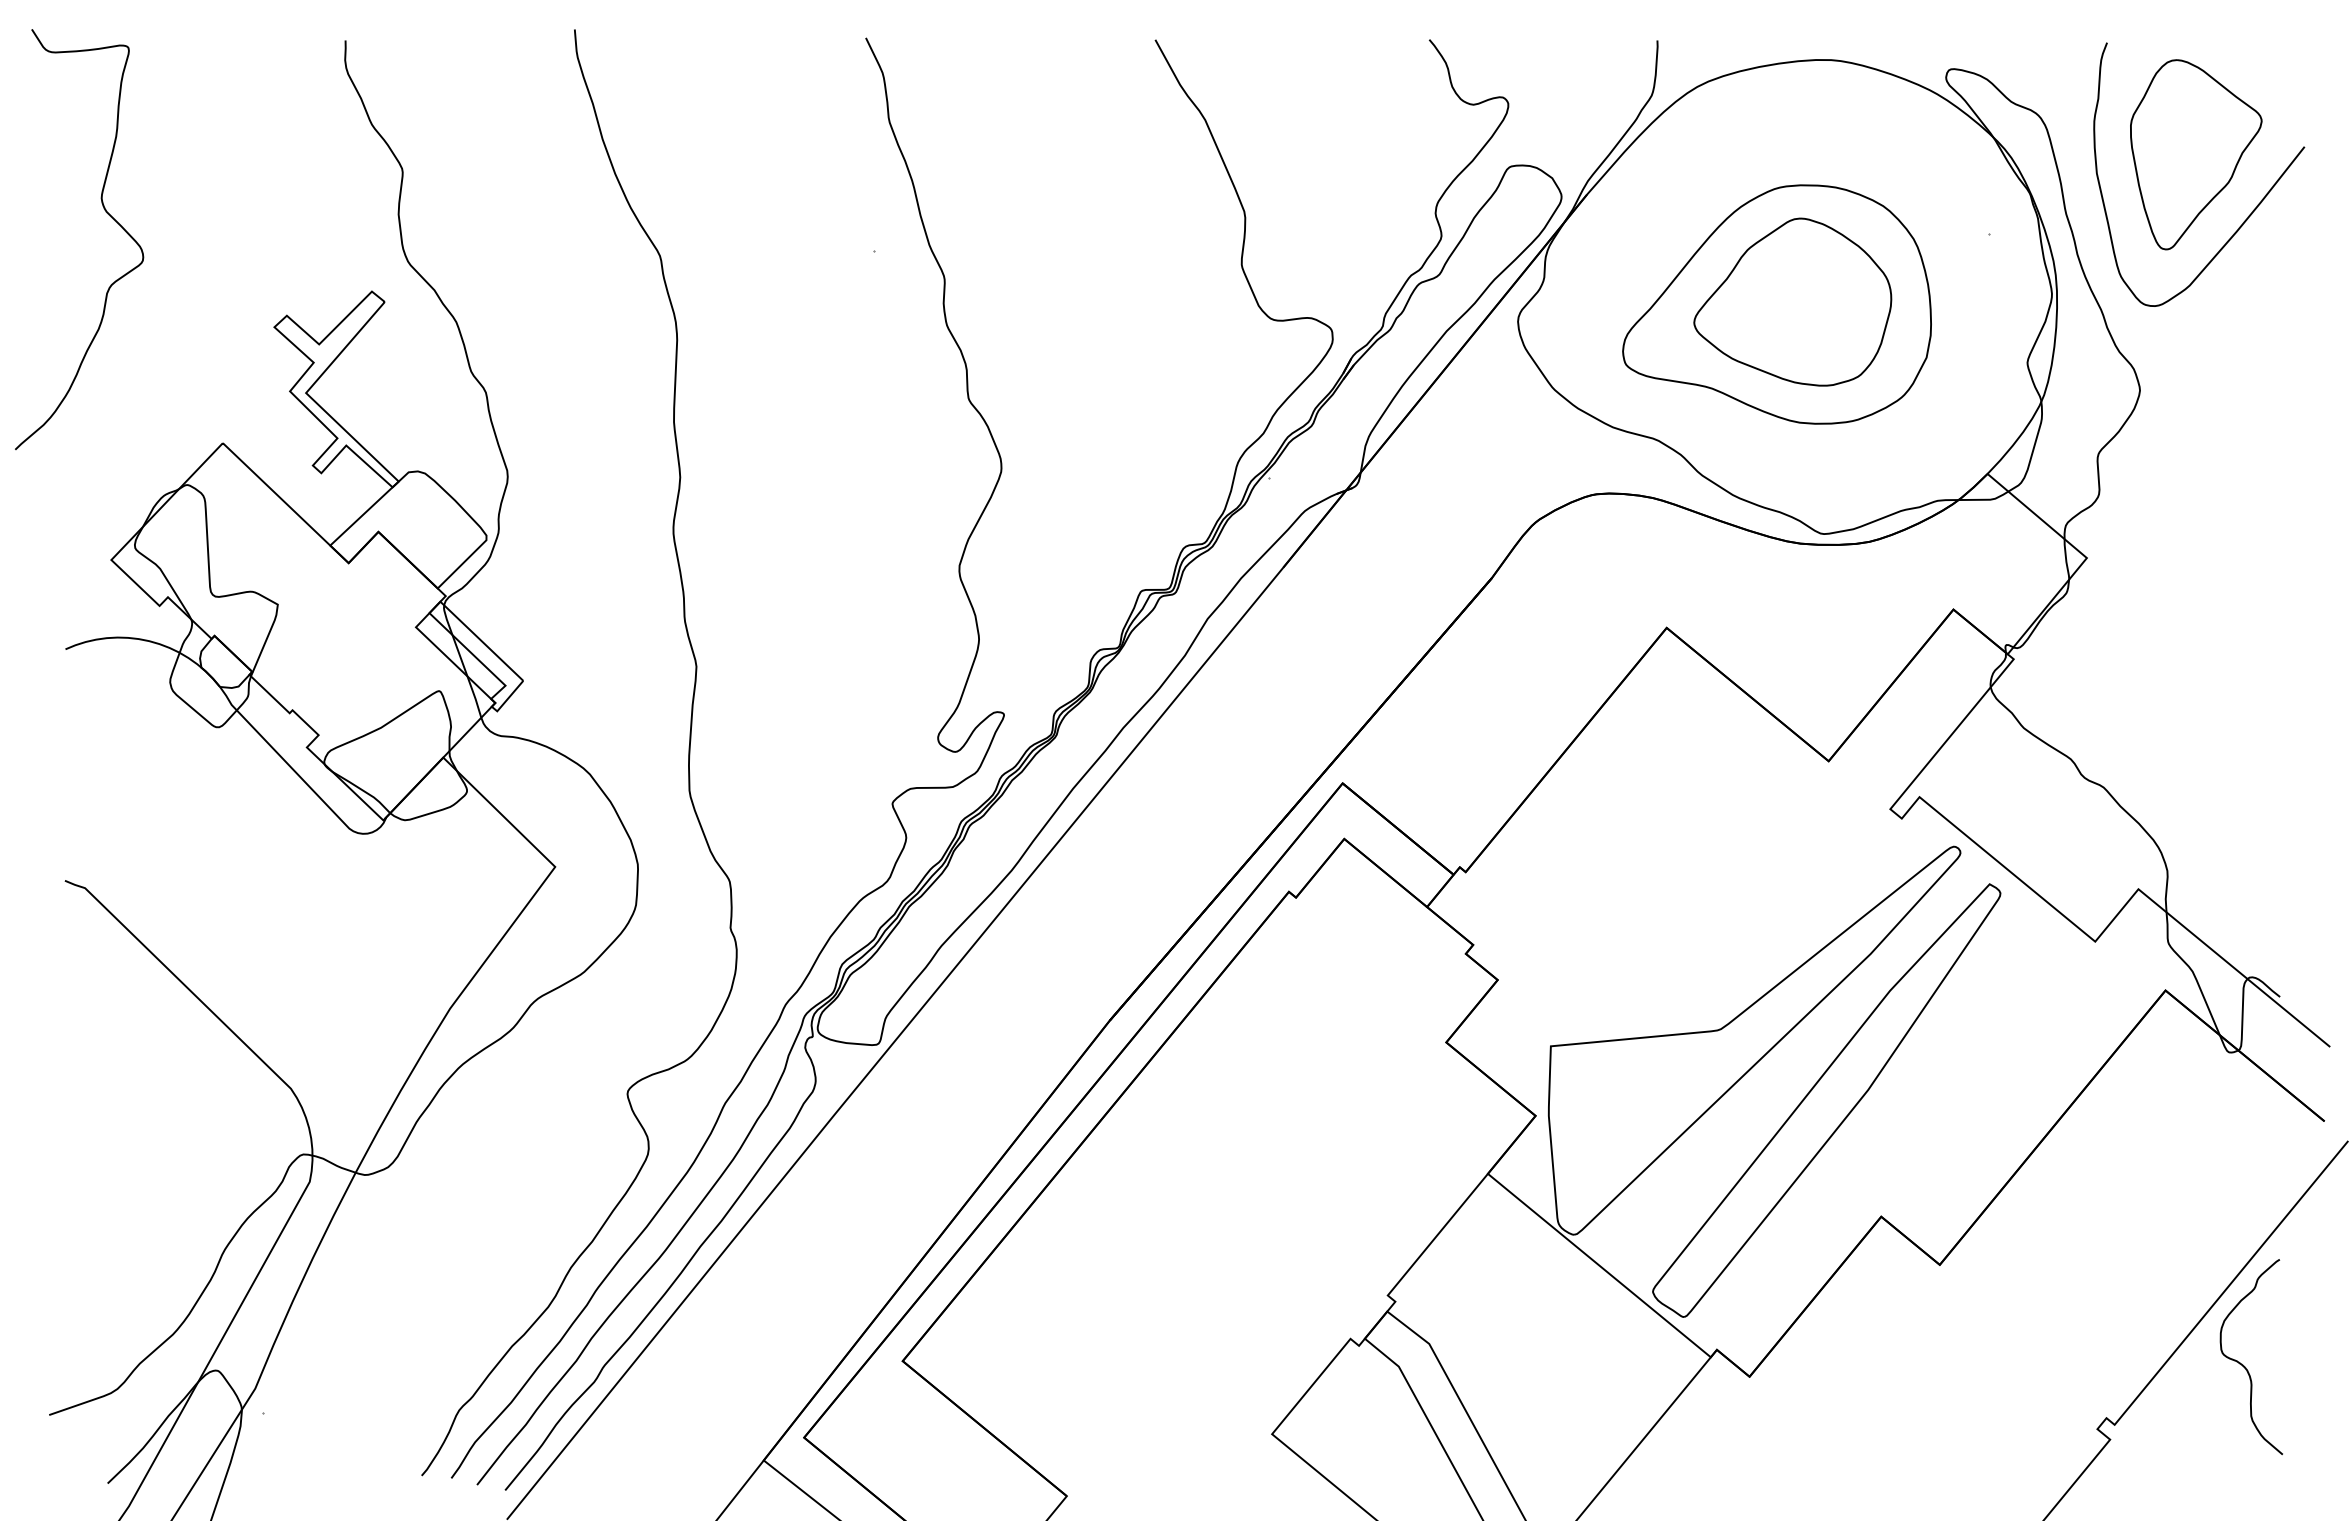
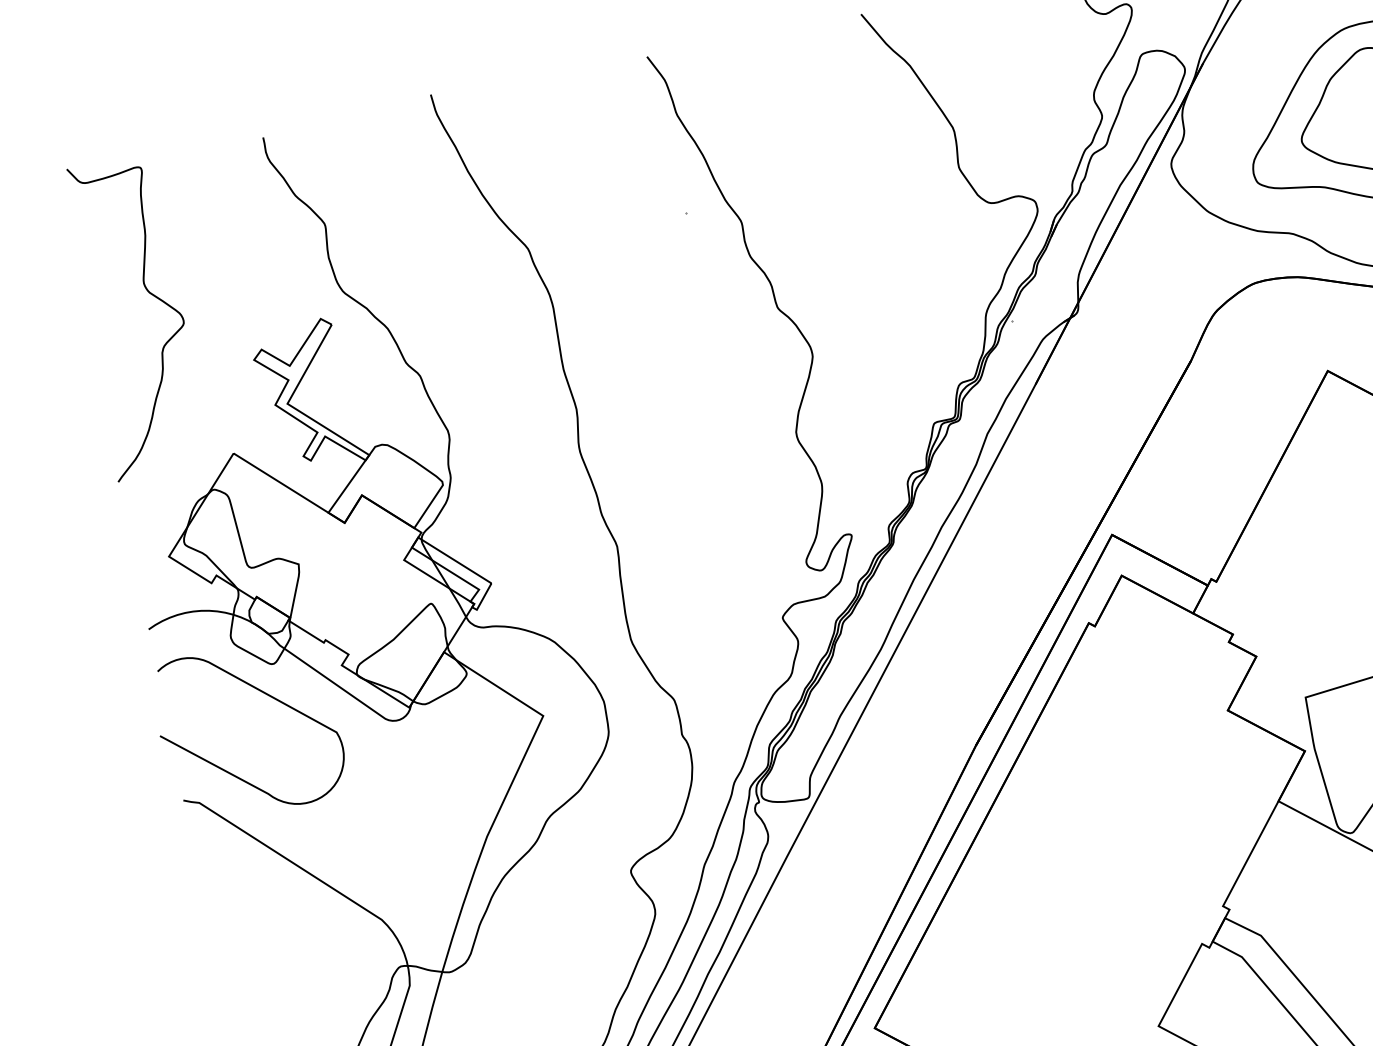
curve: (105, 212) -> (148, 293), moved
curve: (199, 764) -> (265, 694), added

